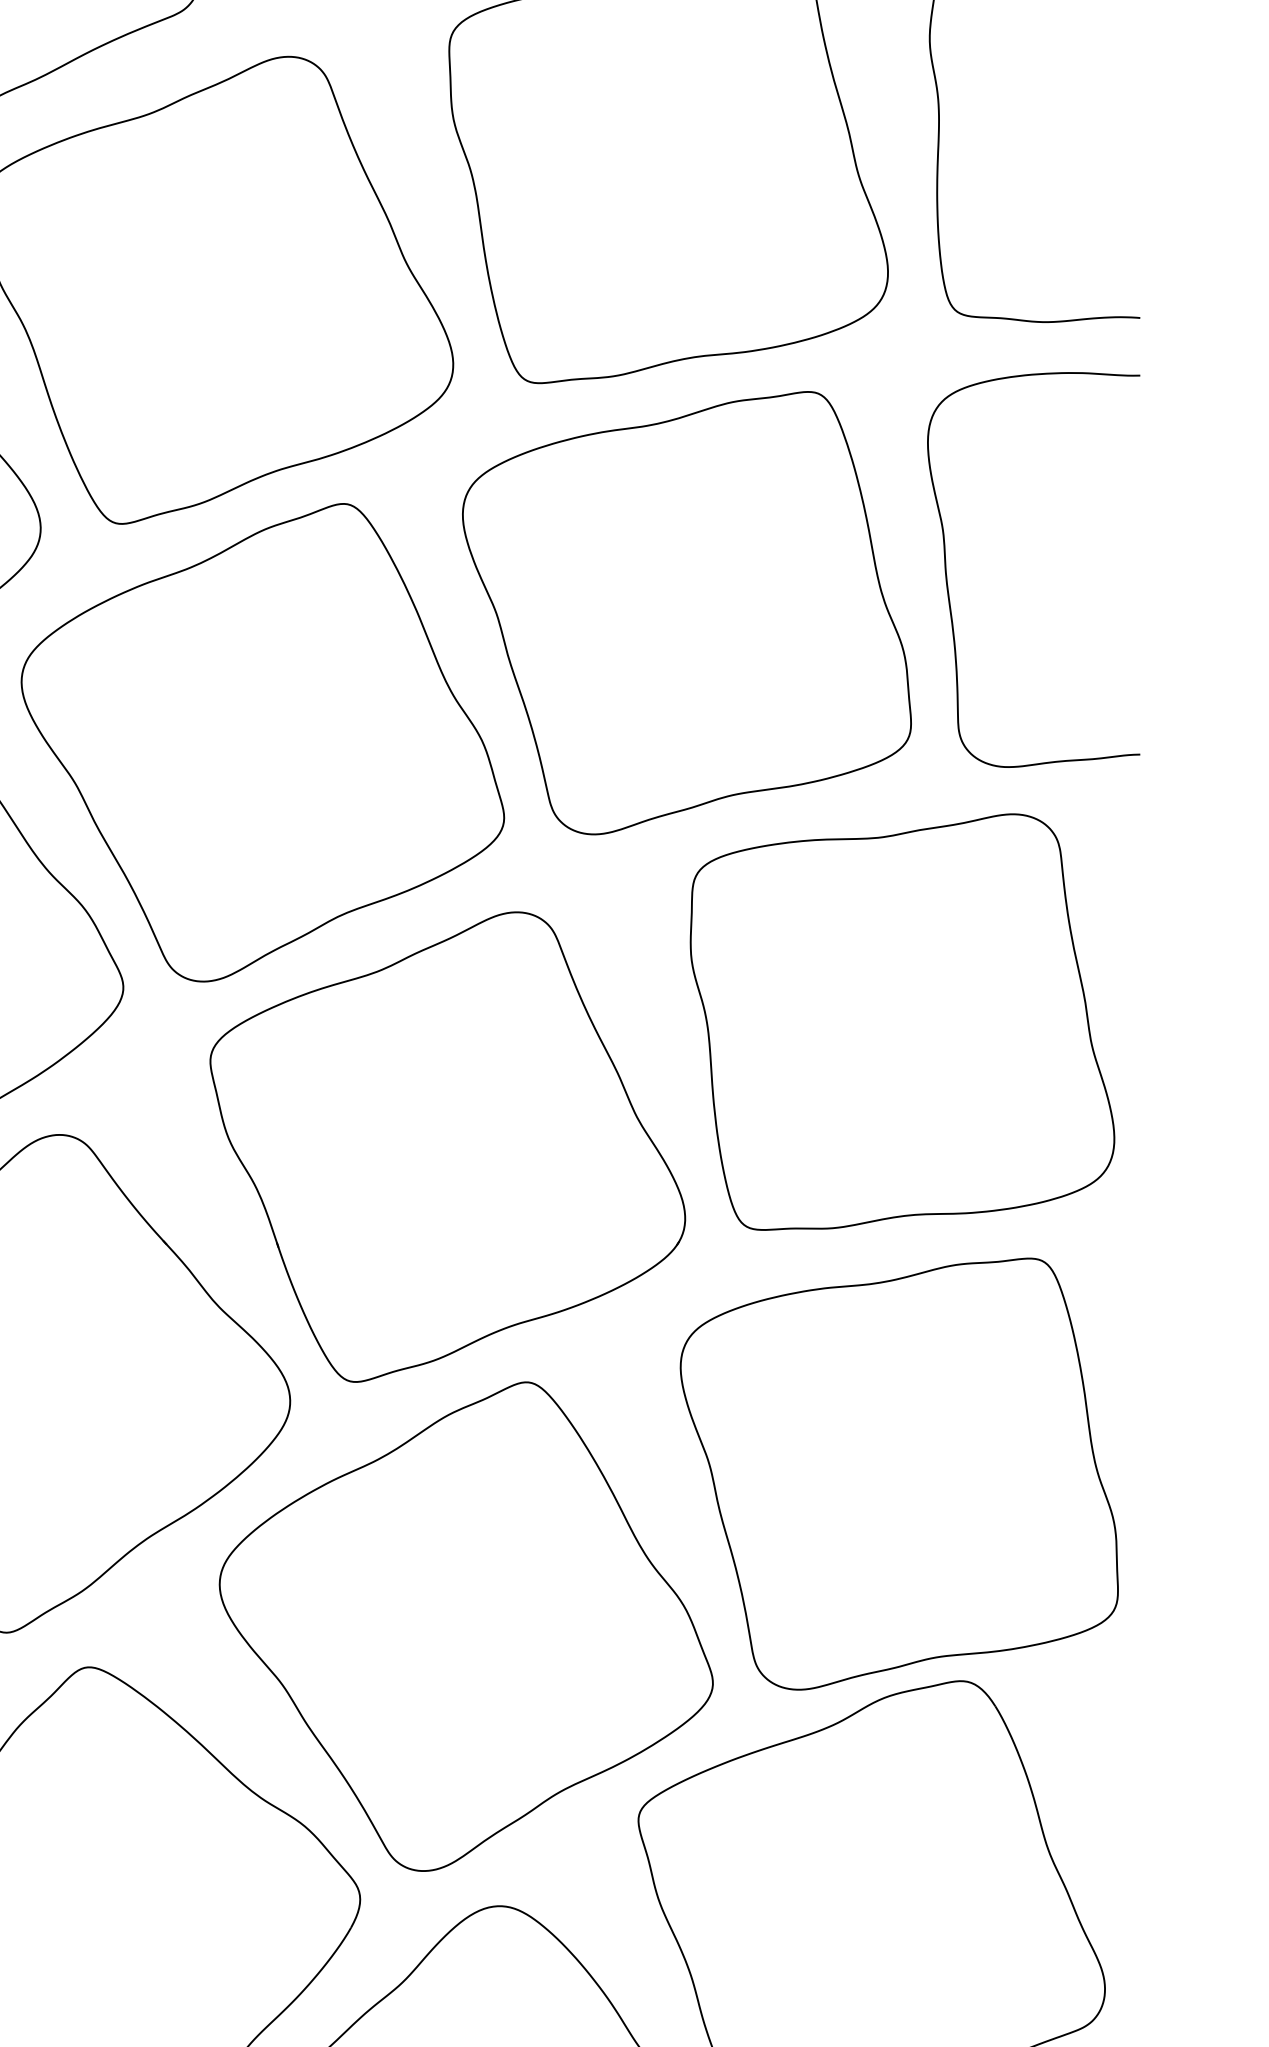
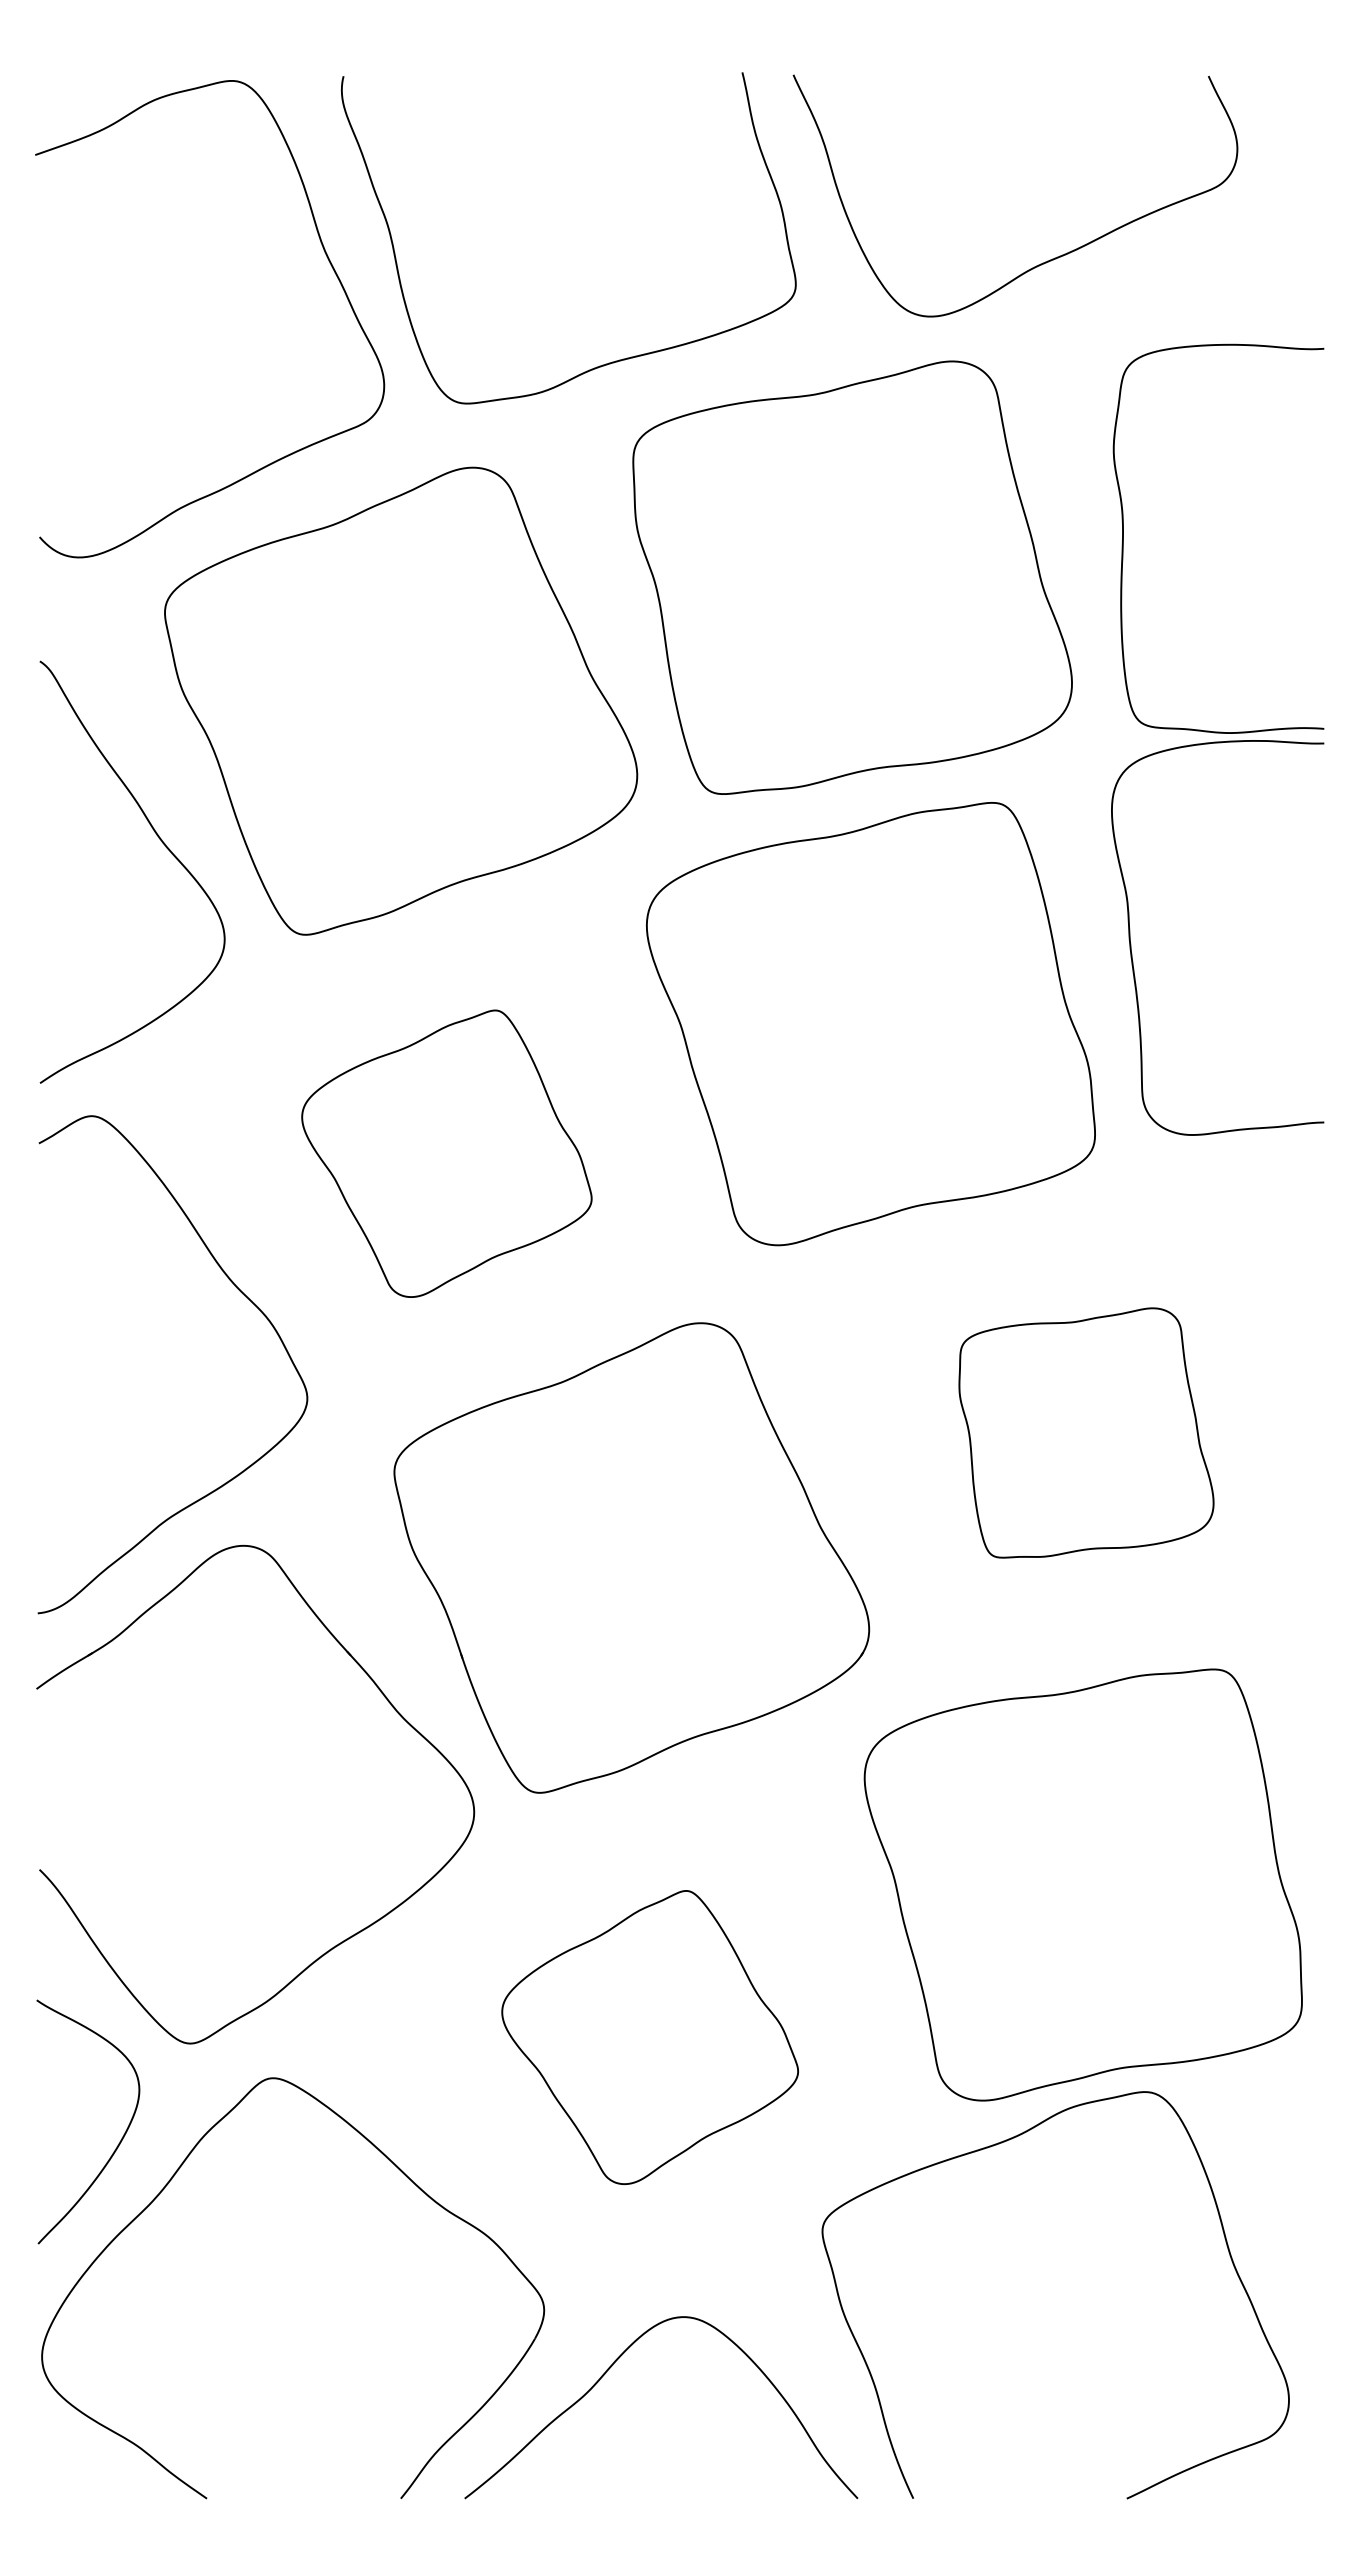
curve: (947, 575) -> (1131, 943), moved
part: (262, 742) -> (446, 1153), size x0.6
part: (902, 1021) -> (1086, 1432), size x0.6
part: (465, 1626) -> (649, 2037), size x0.6

